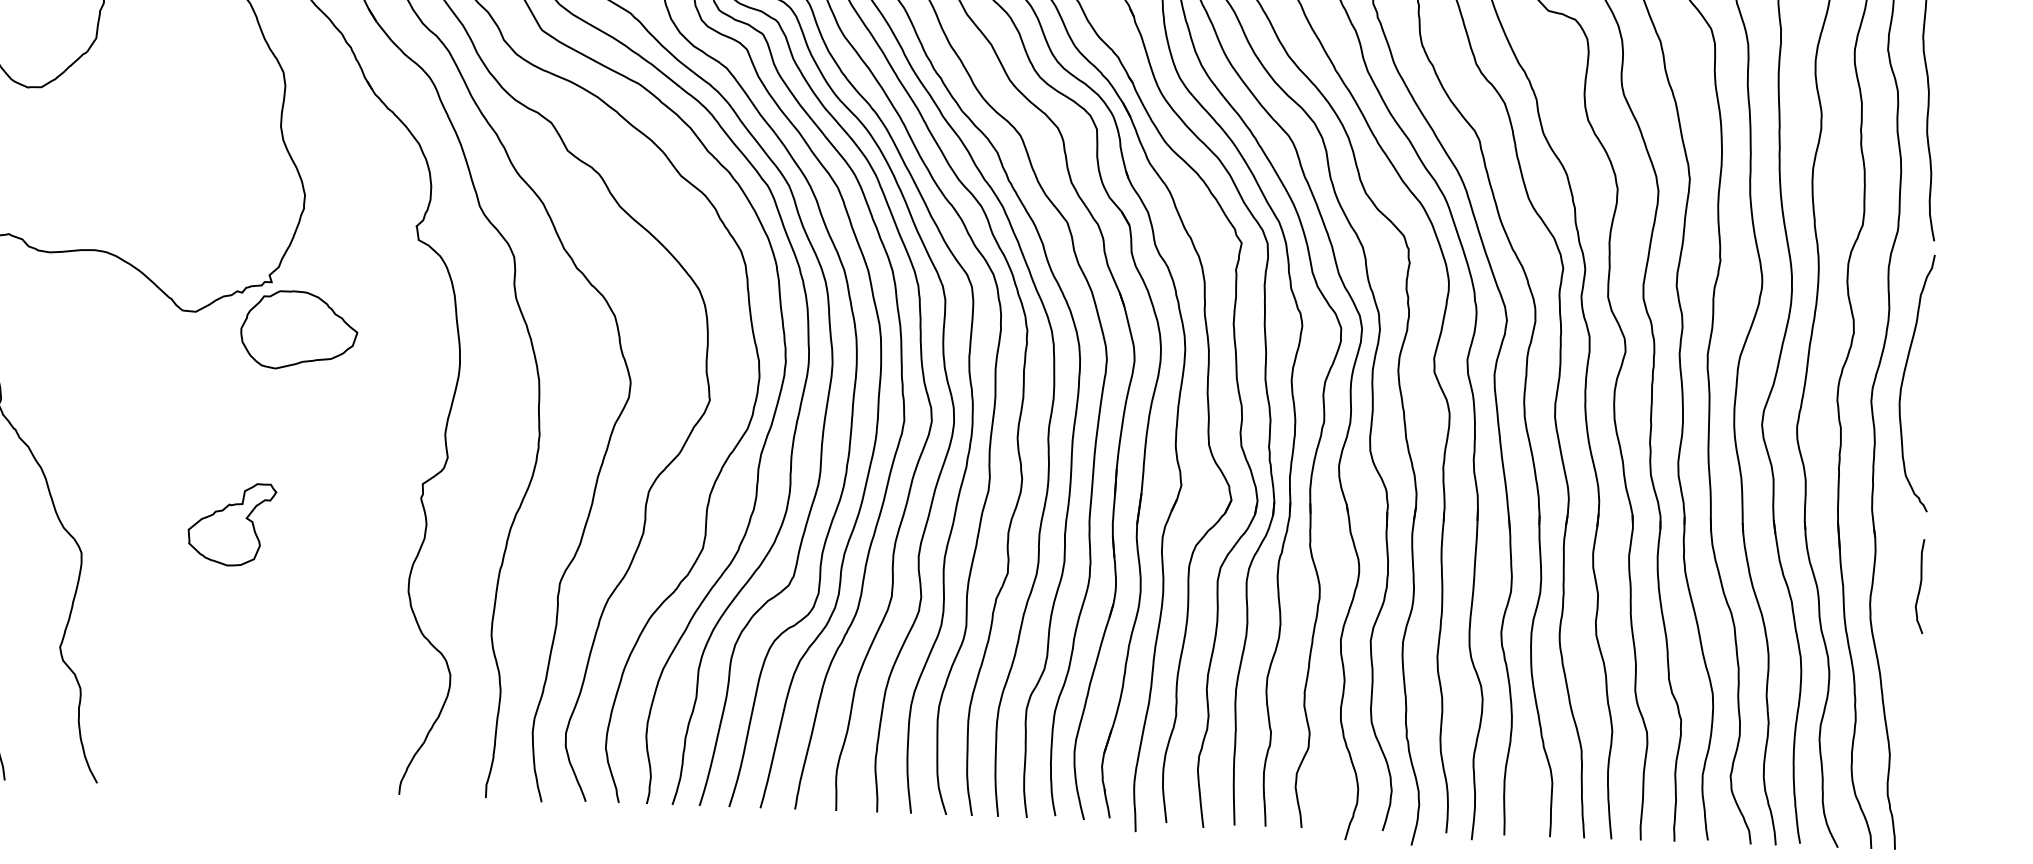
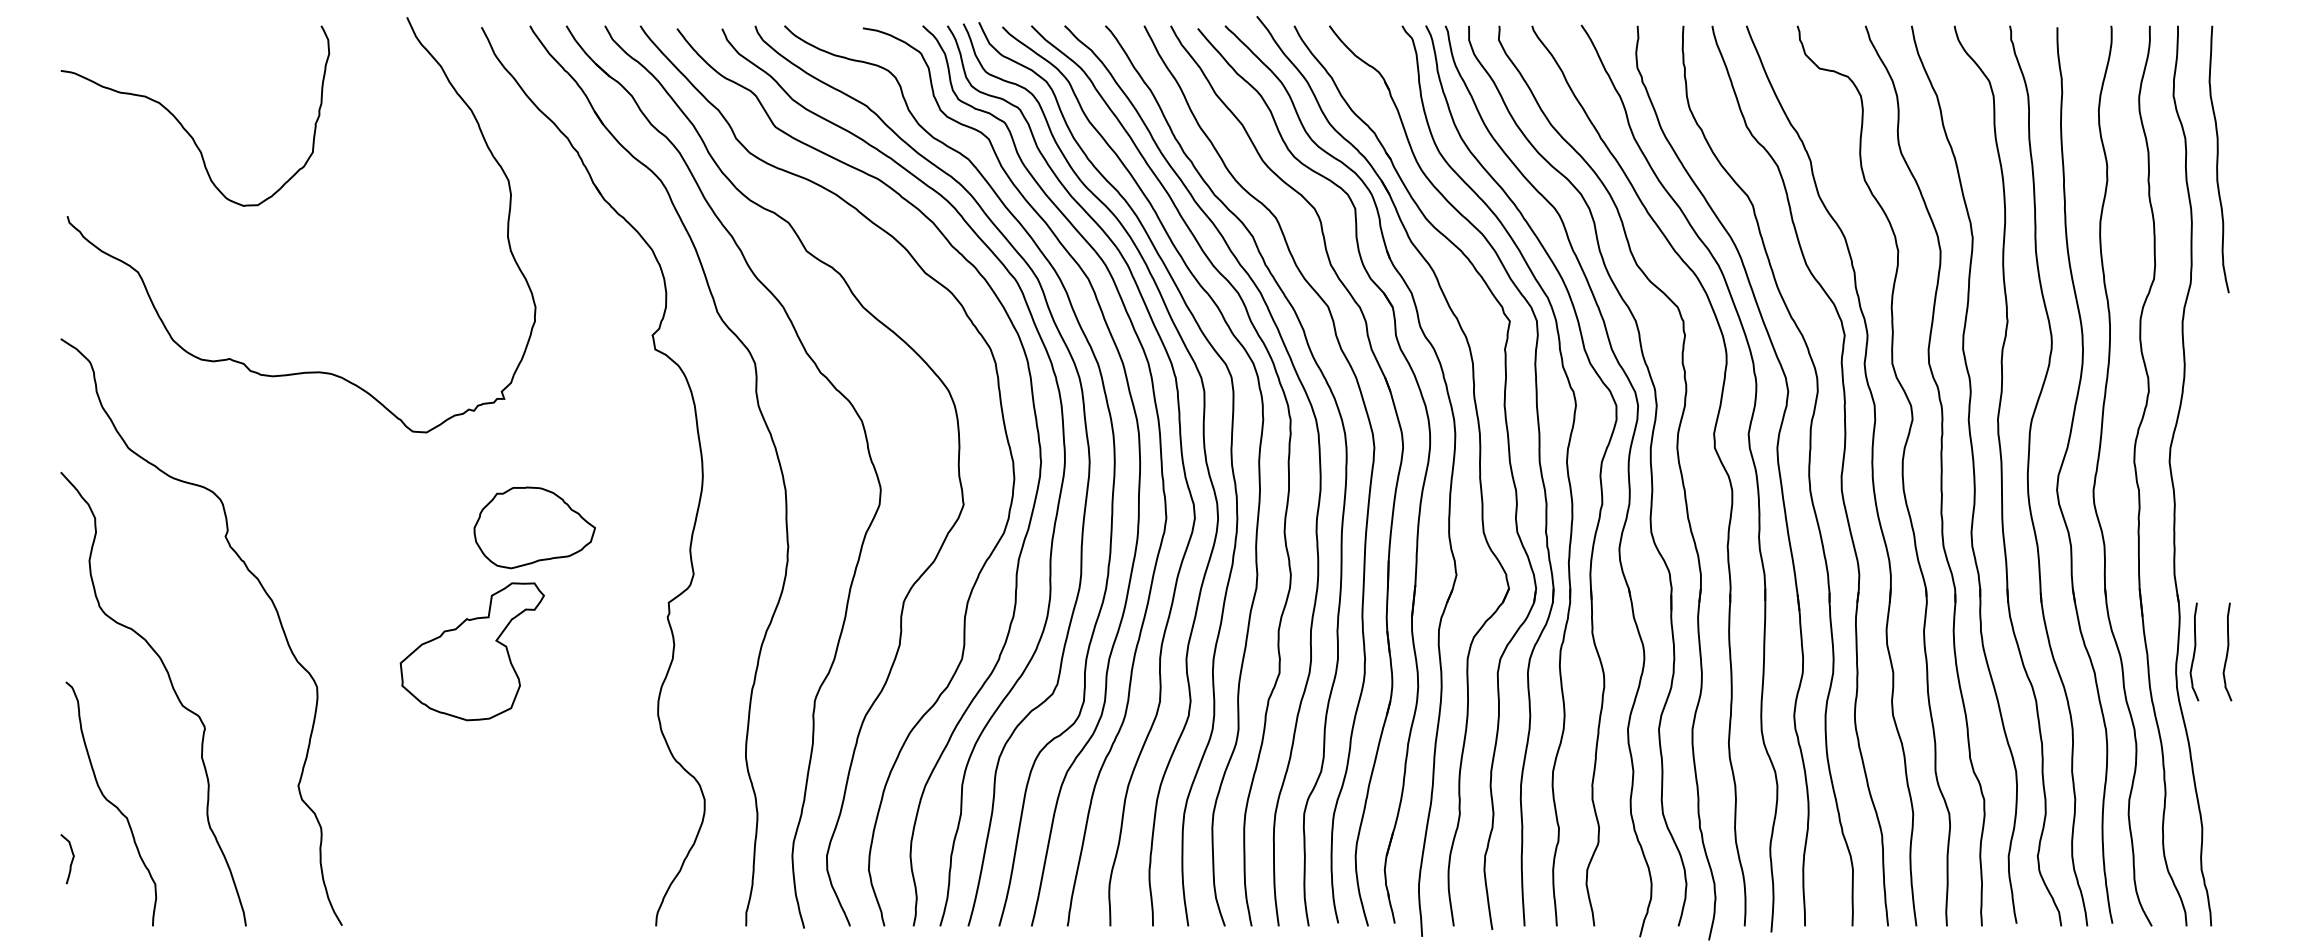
part: (299, 330) -> (534, 527), moved
curve: (1903, 381) -> (2202, 439), removed
part: (231, 524) -> (471, 651), size x1.6
curve: (1888, 584) -> (2194, 651), added

